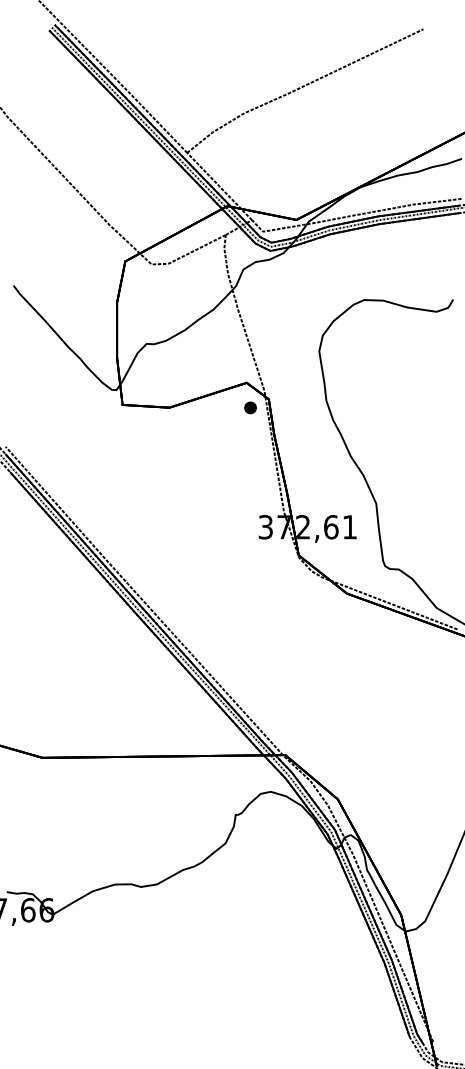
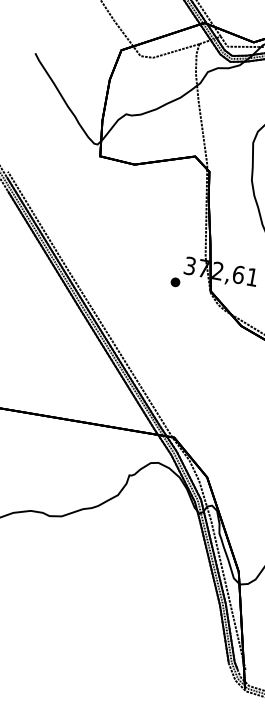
part: (250, 407) -> (175, 282), moved

